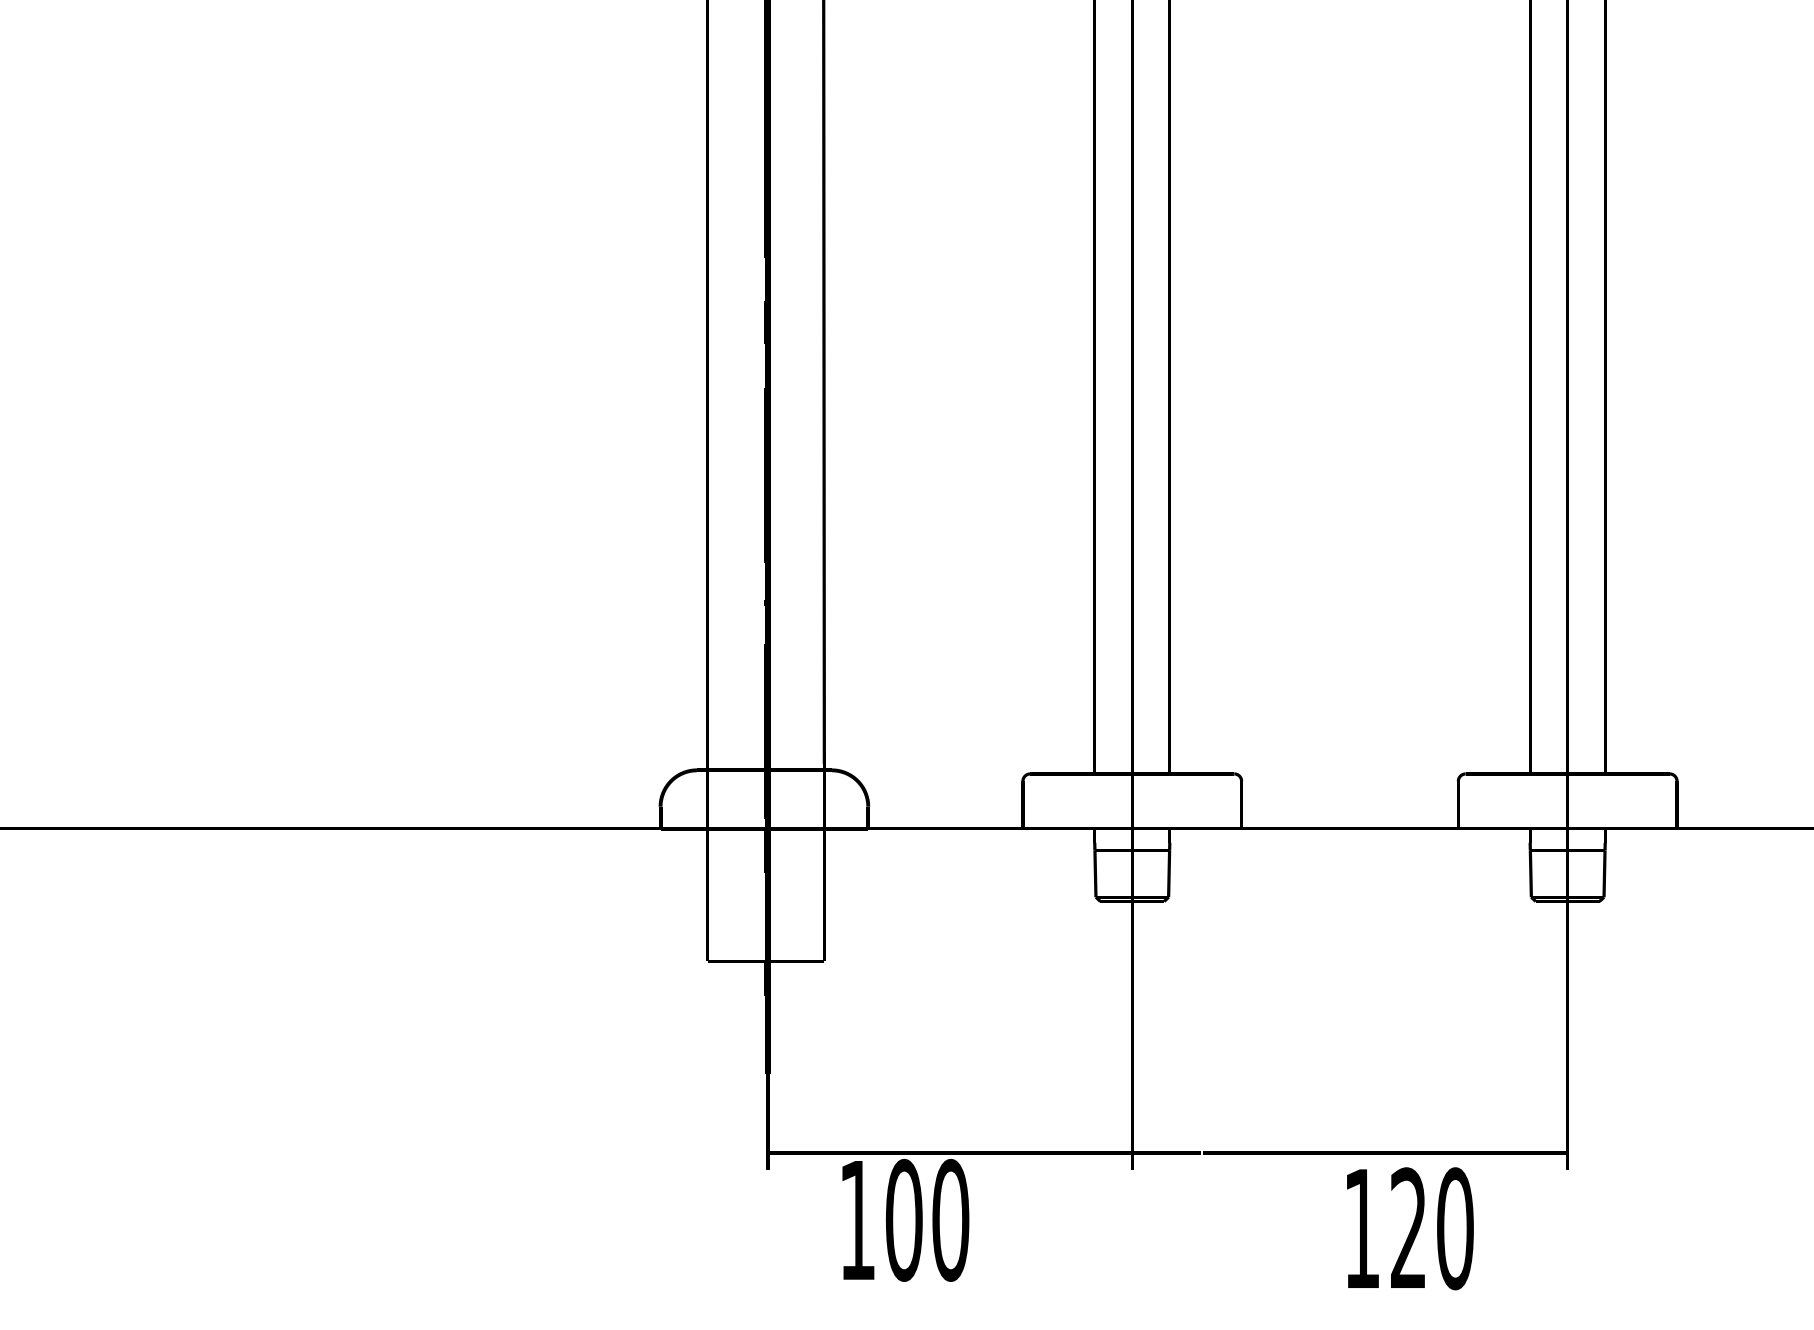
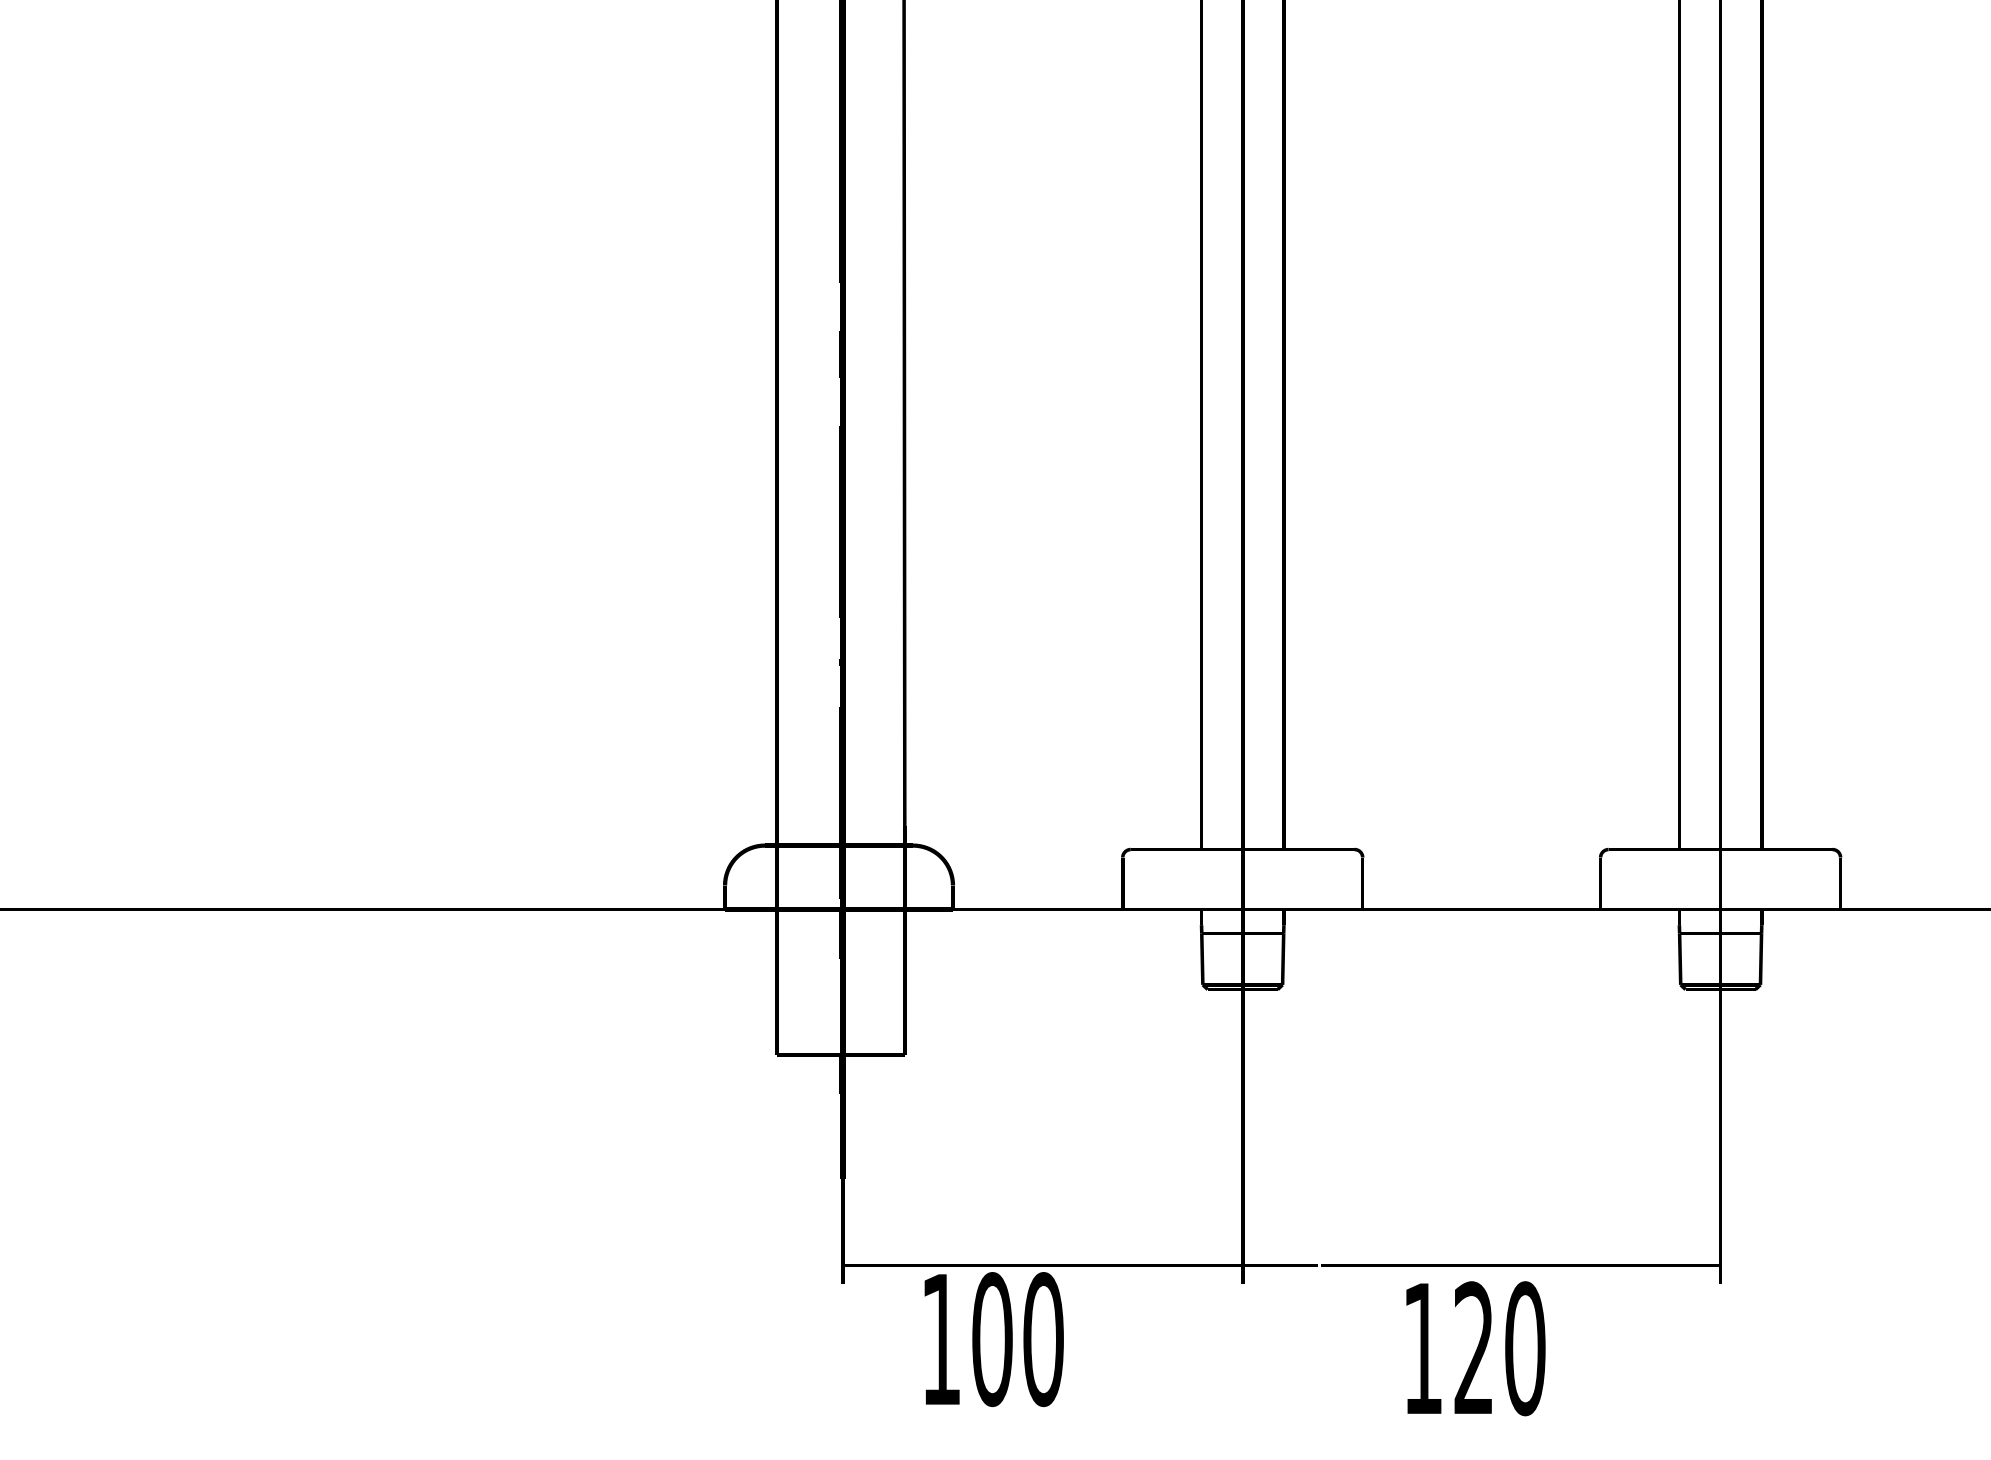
text: (1409, 1228) -> (1475, 1348), moved

